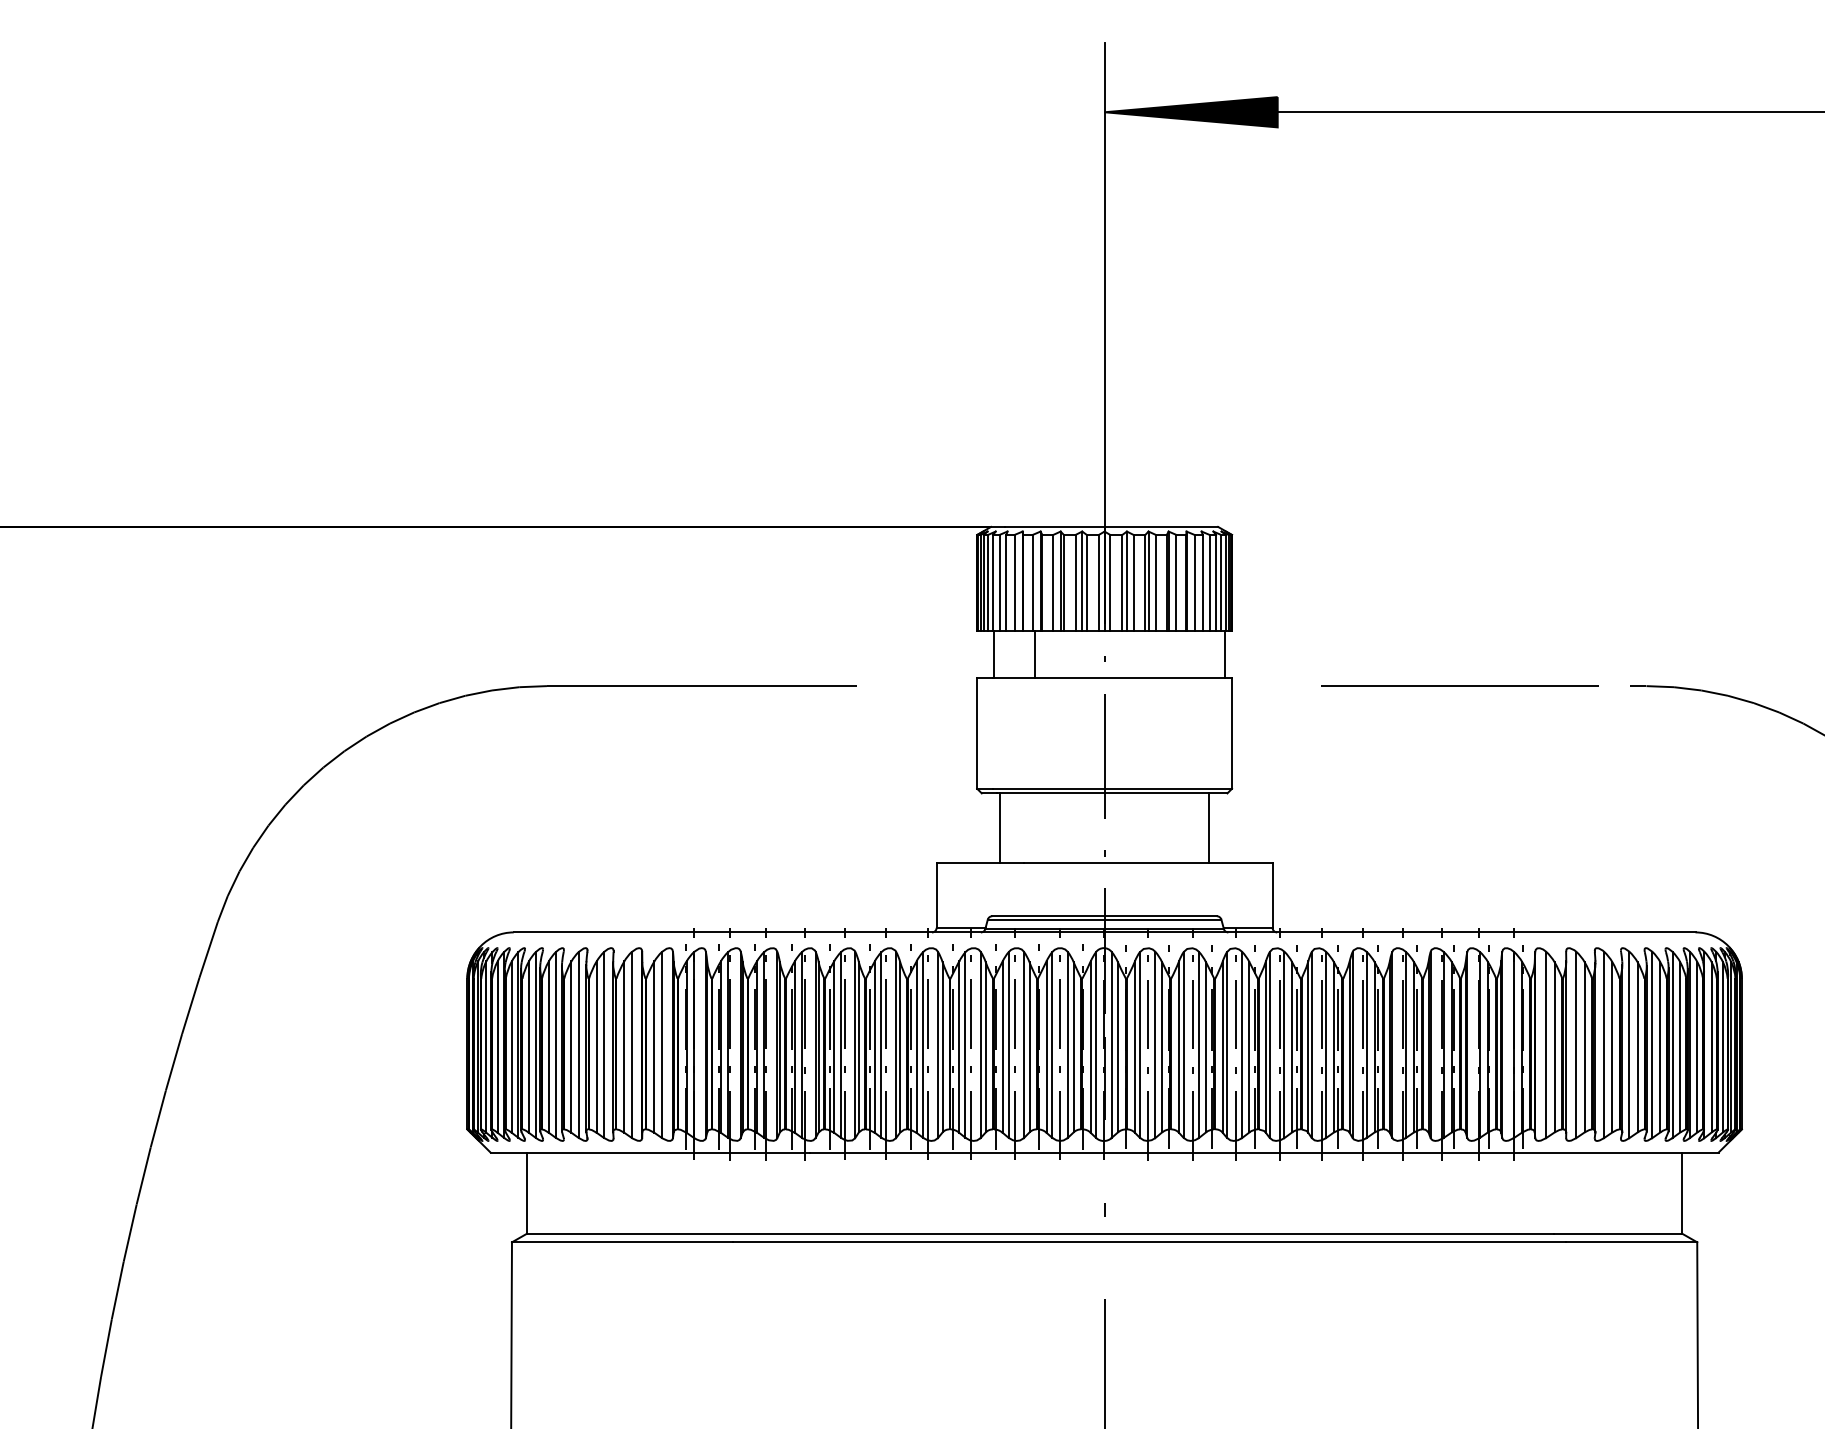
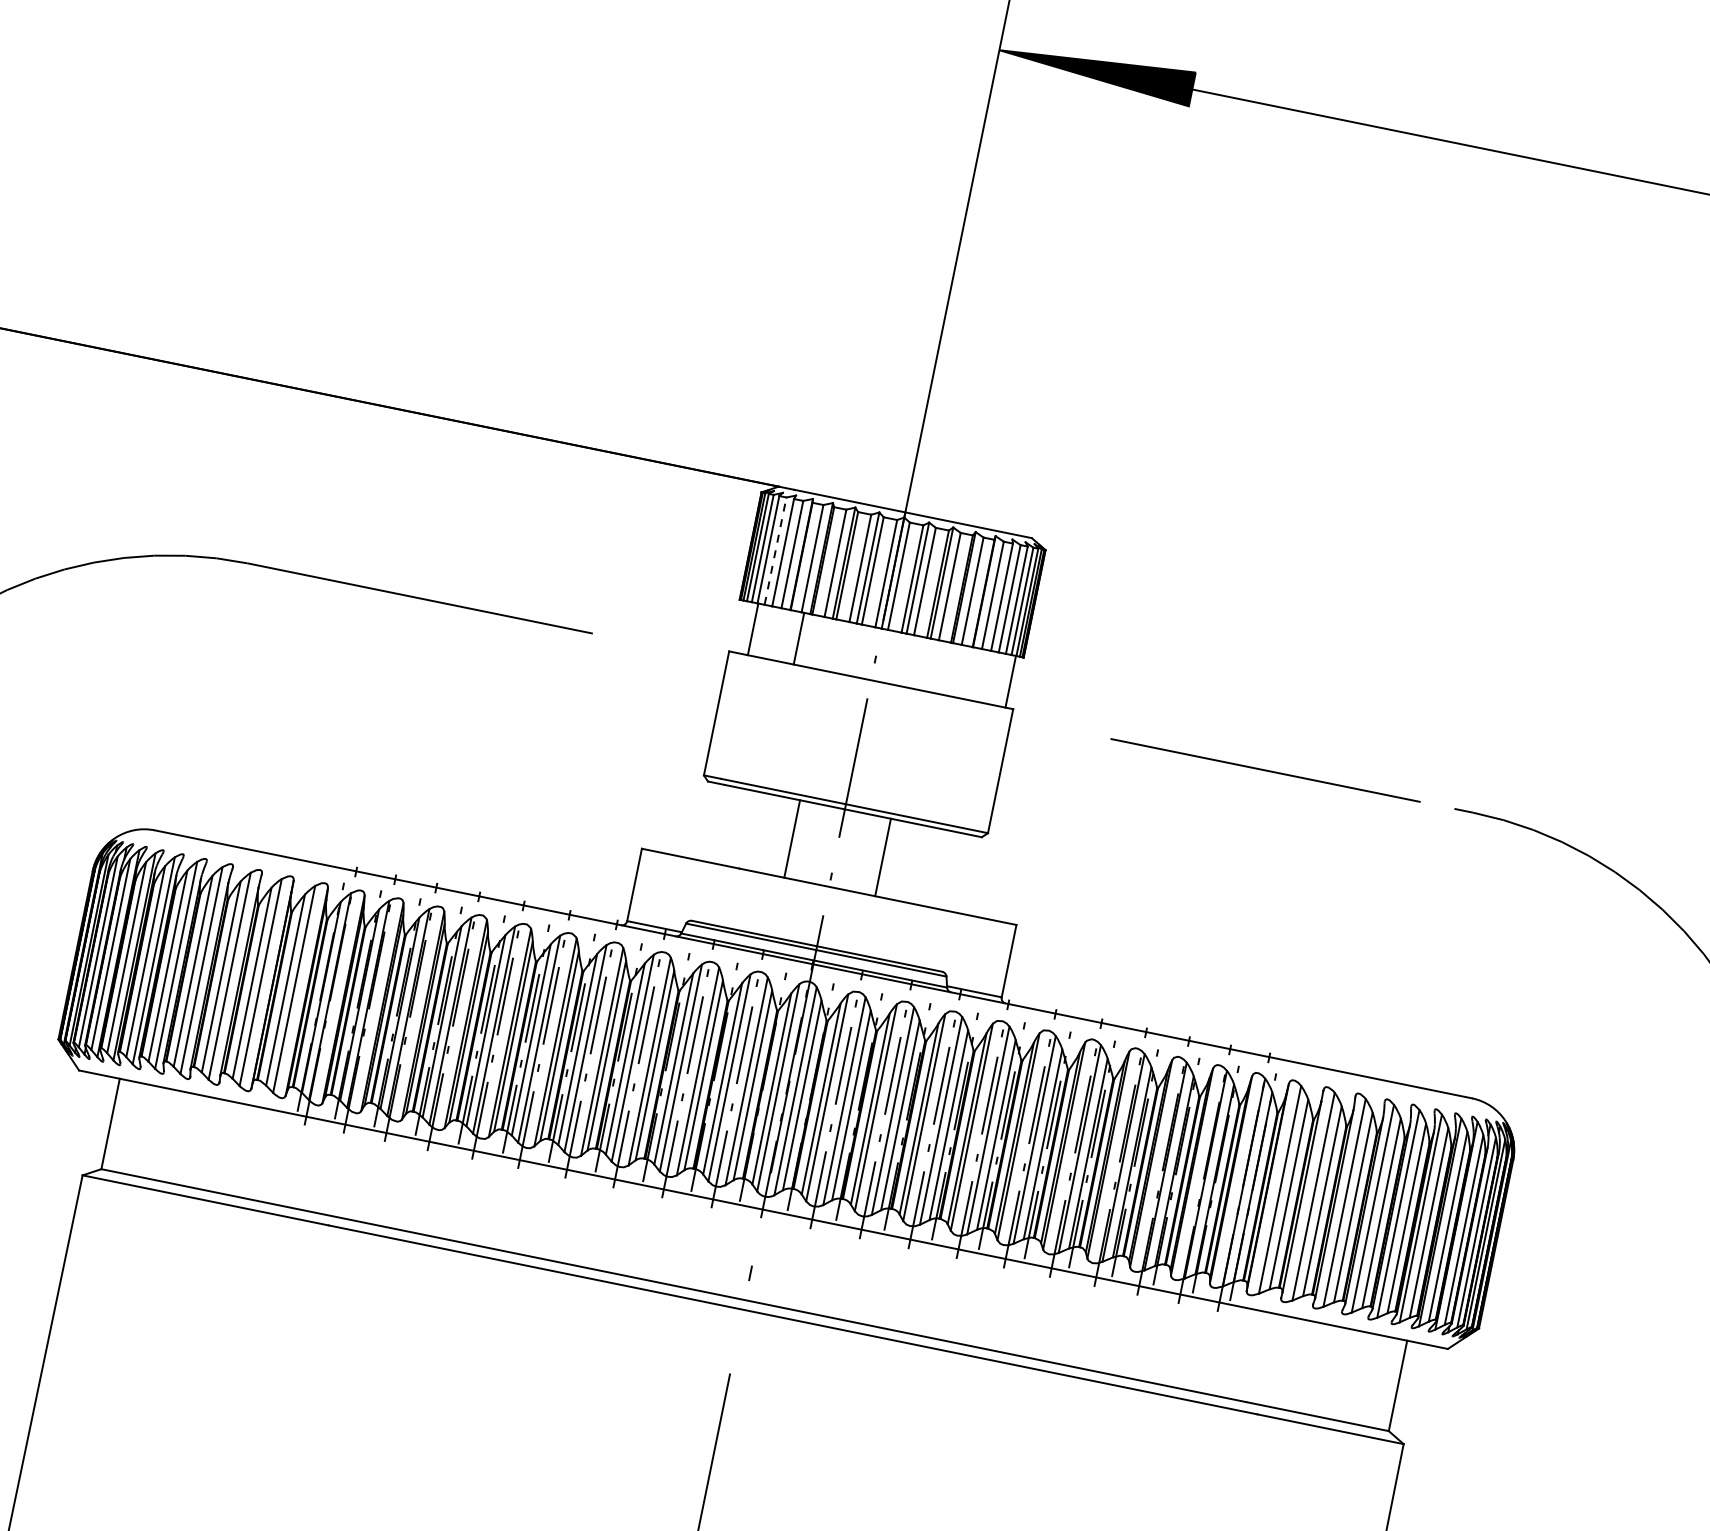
line: (999, 582) -> (775, 550), solid -> dashed
line: (1000, 827) -> (792, 838), moved
line: (1208, 827) -> (882, 856), moved

